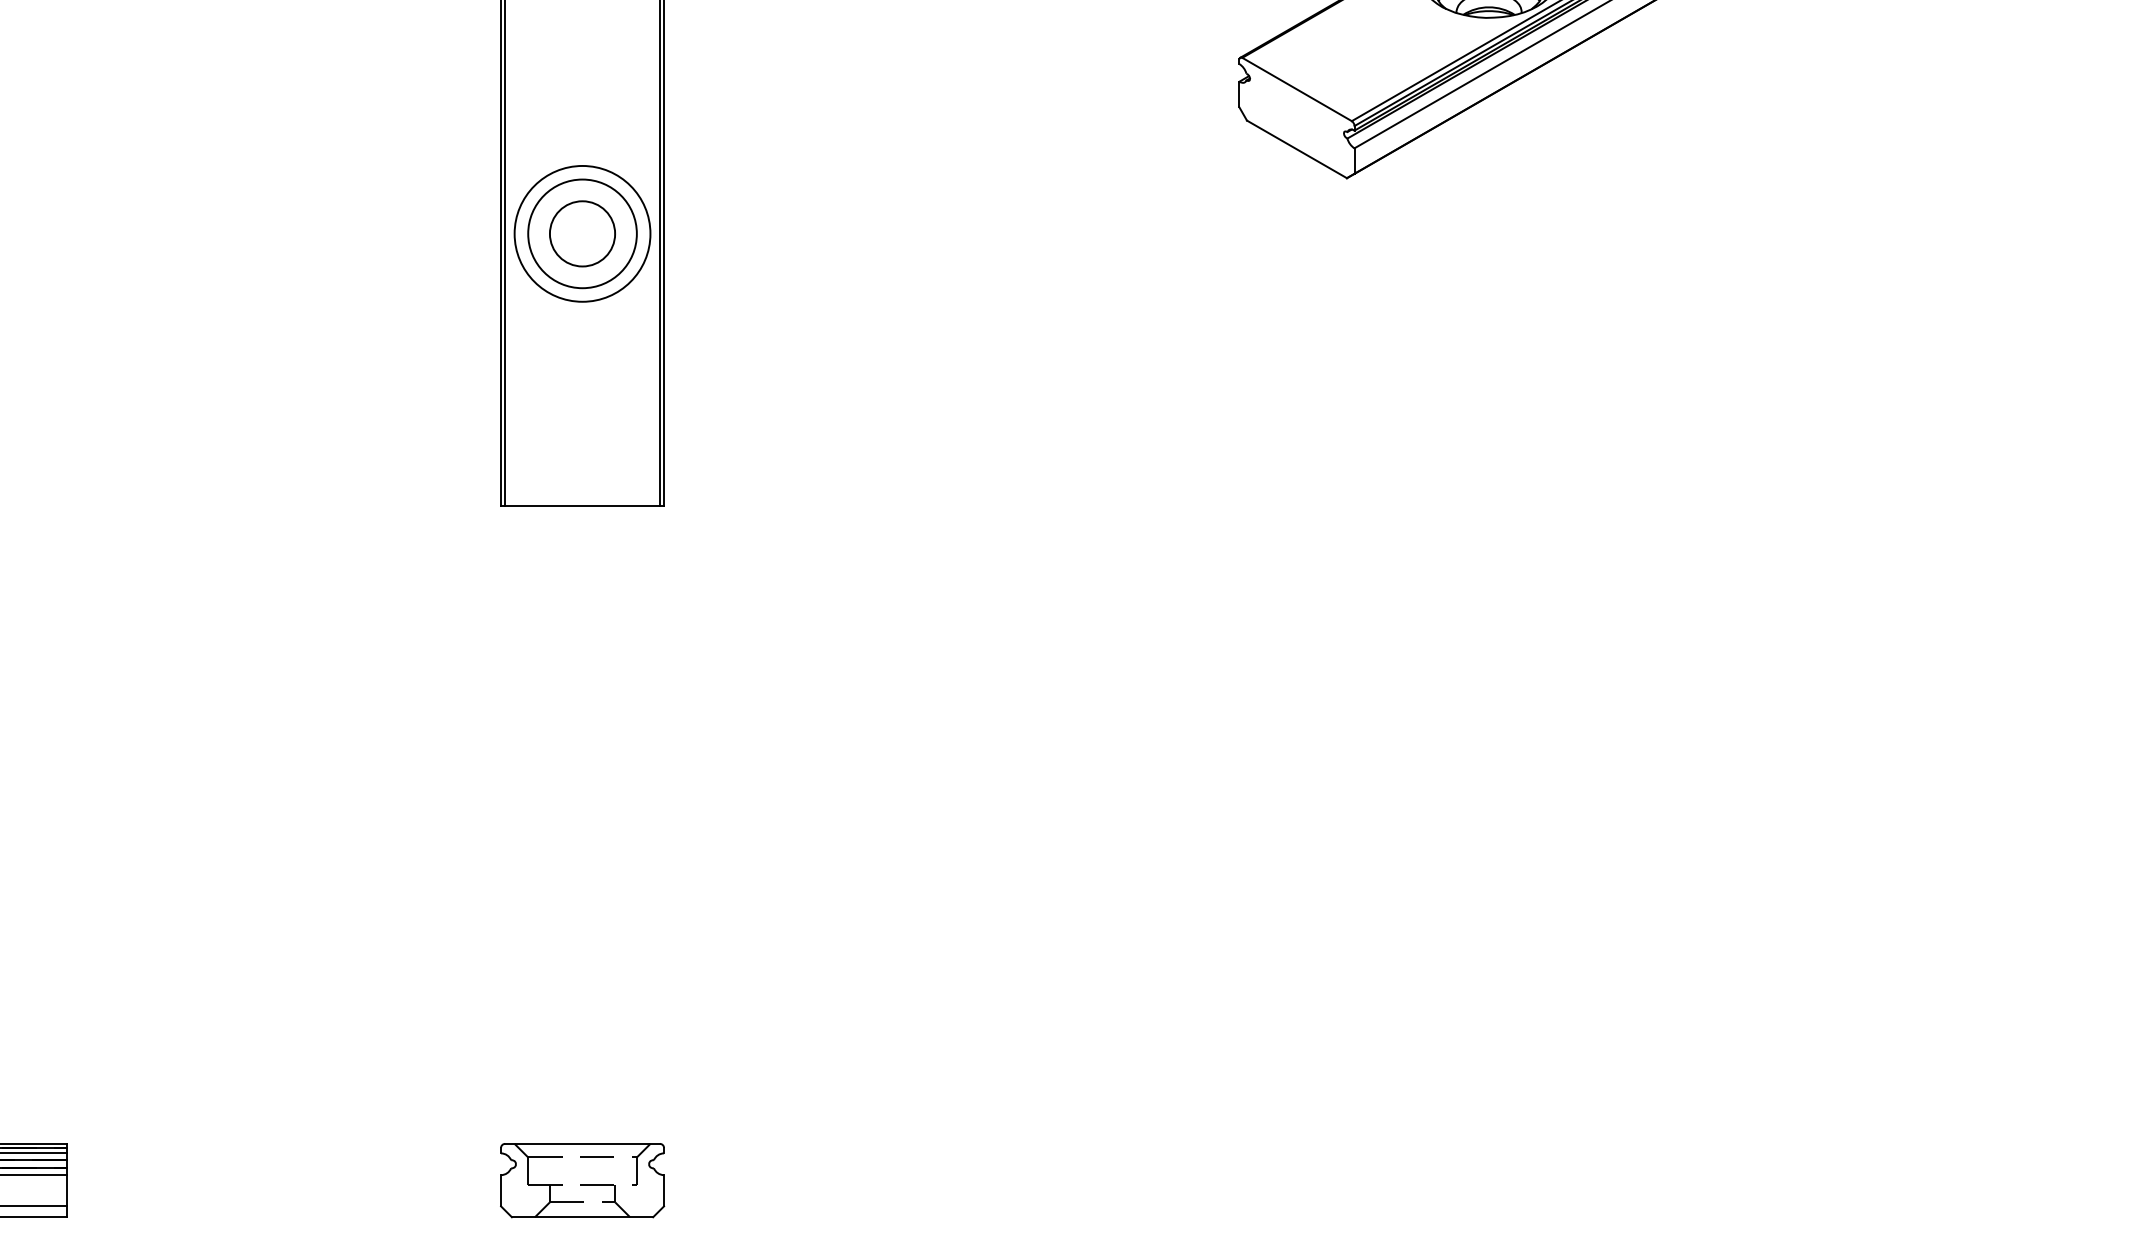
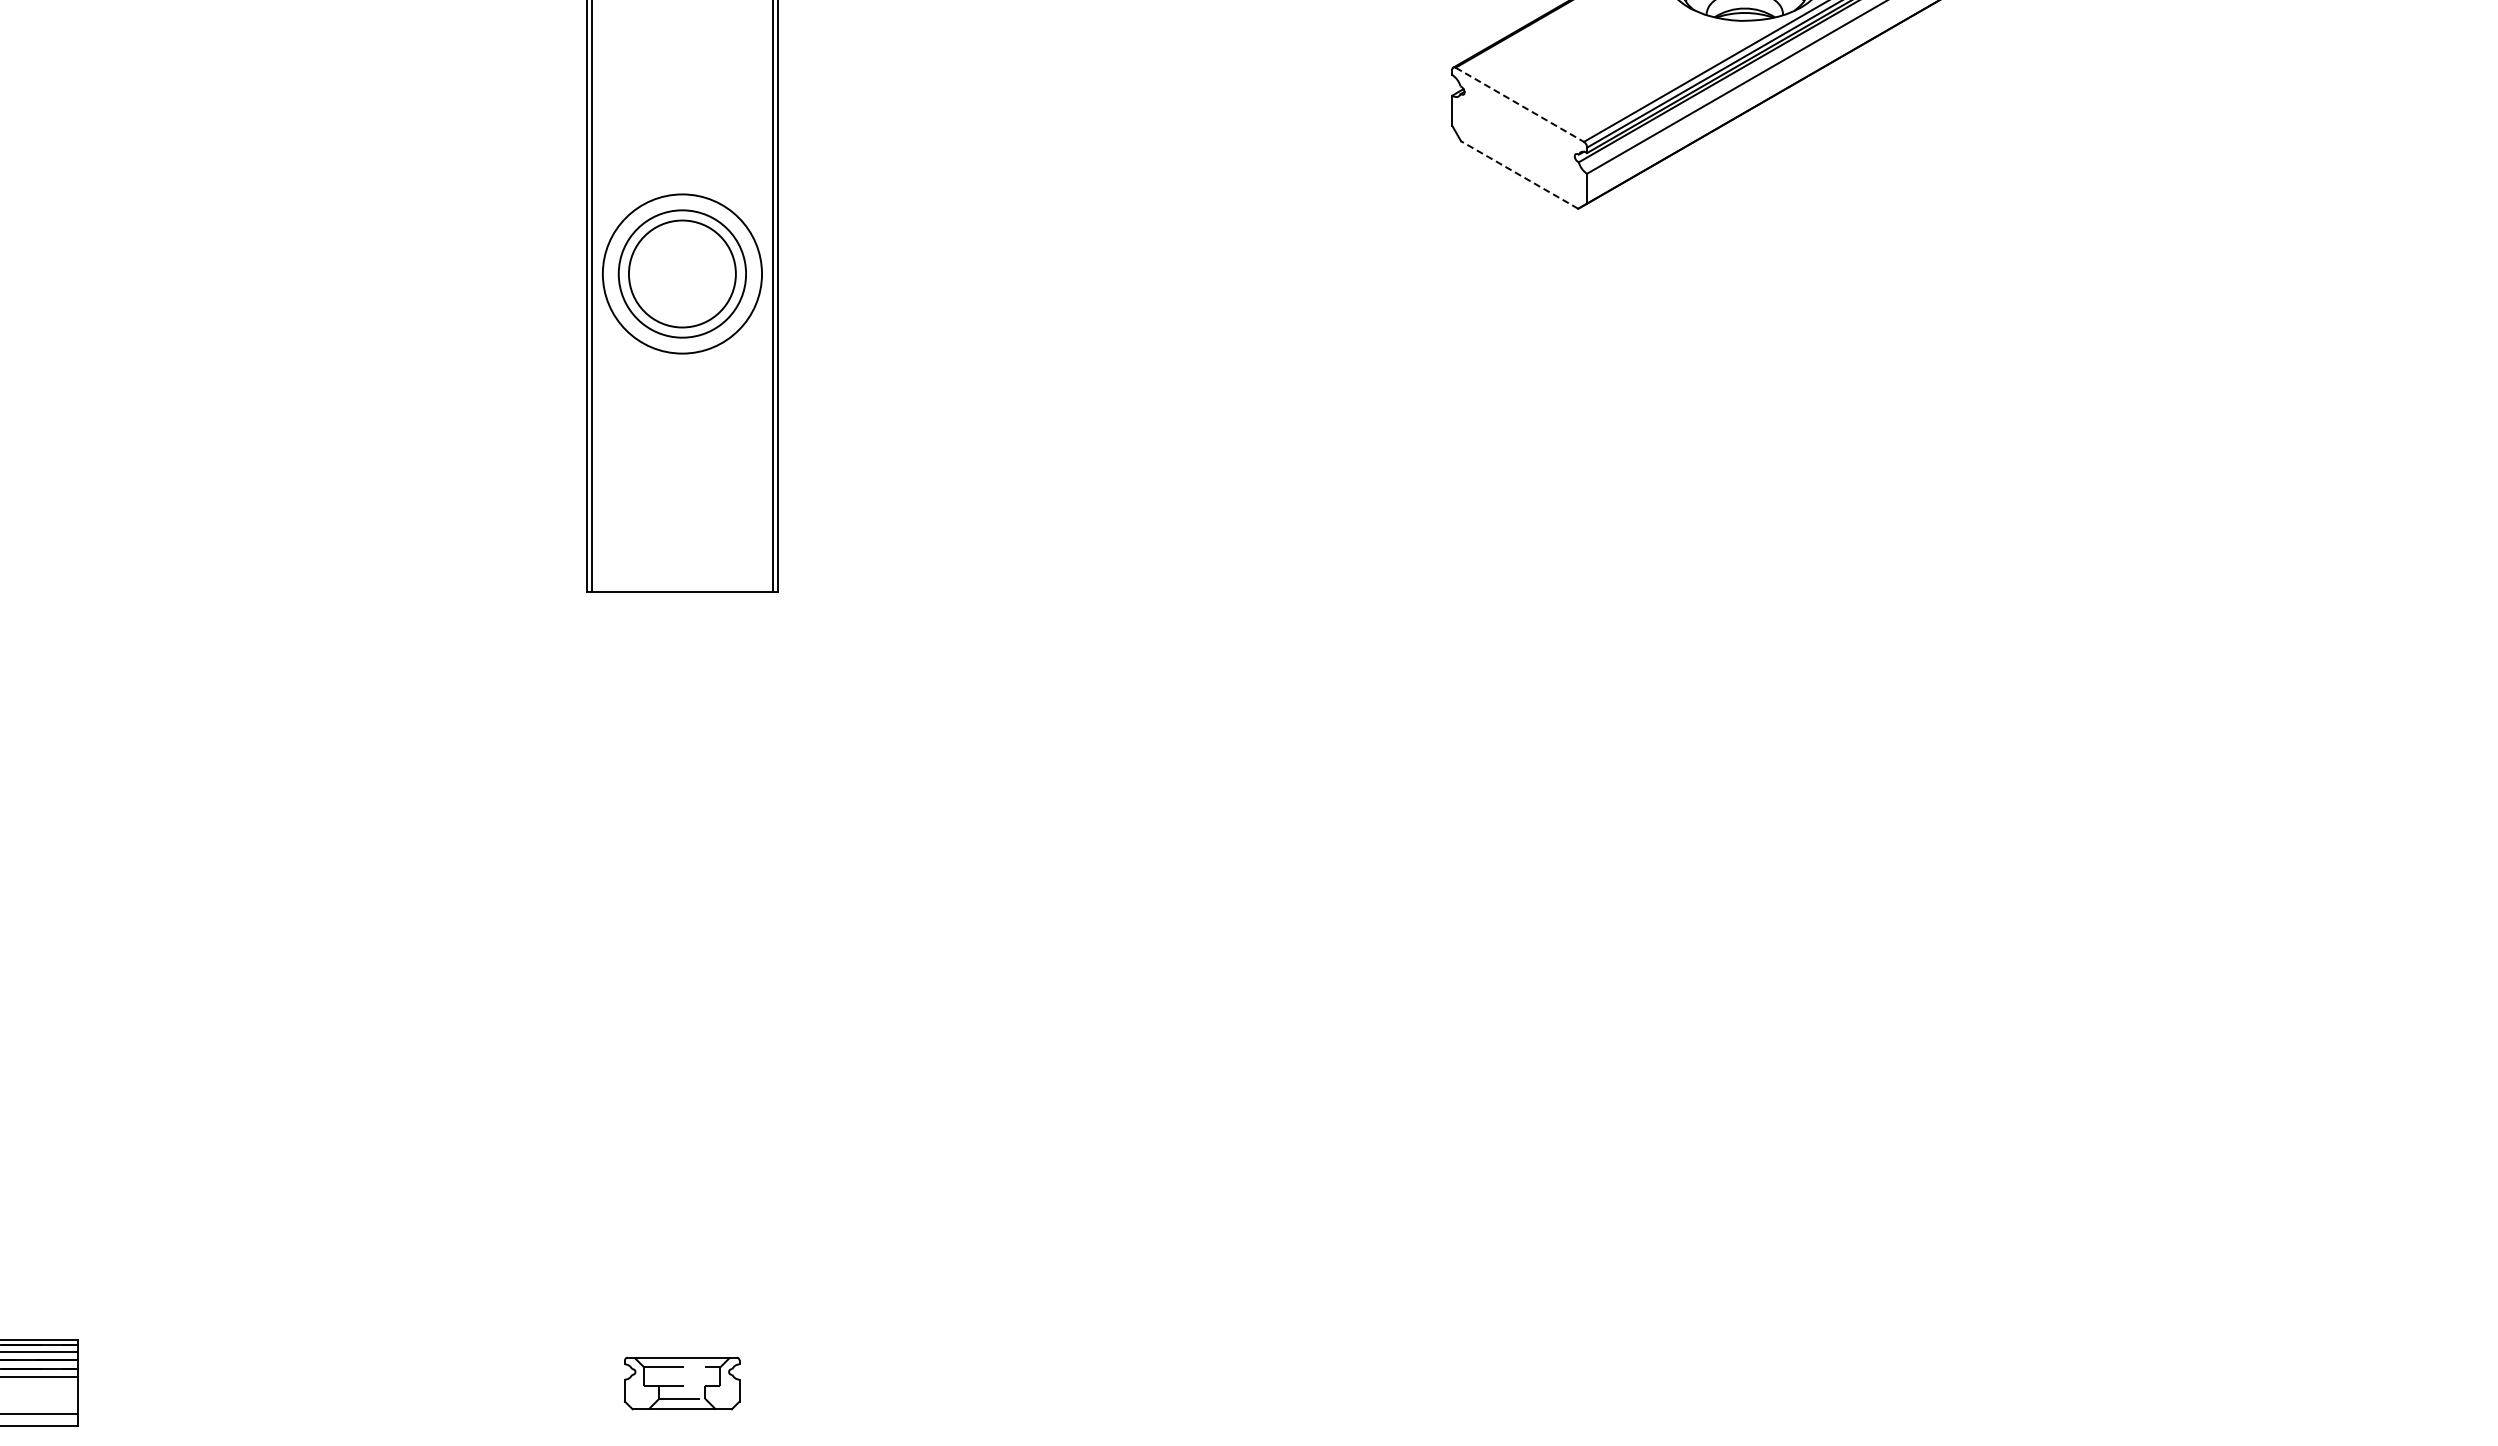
line: (1297, 90) -> (1520, 105), solid -> dashed
line: (1296, 149) -> (1519, 175), solid -> dashed
circle: (582, 233) -> (682, 273), size x1.4
part: (581, 1180) -> (681, 1383), size x0.6

